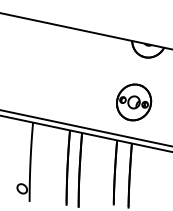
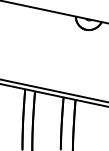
part: (134, 102) -> (77, 66), removed

